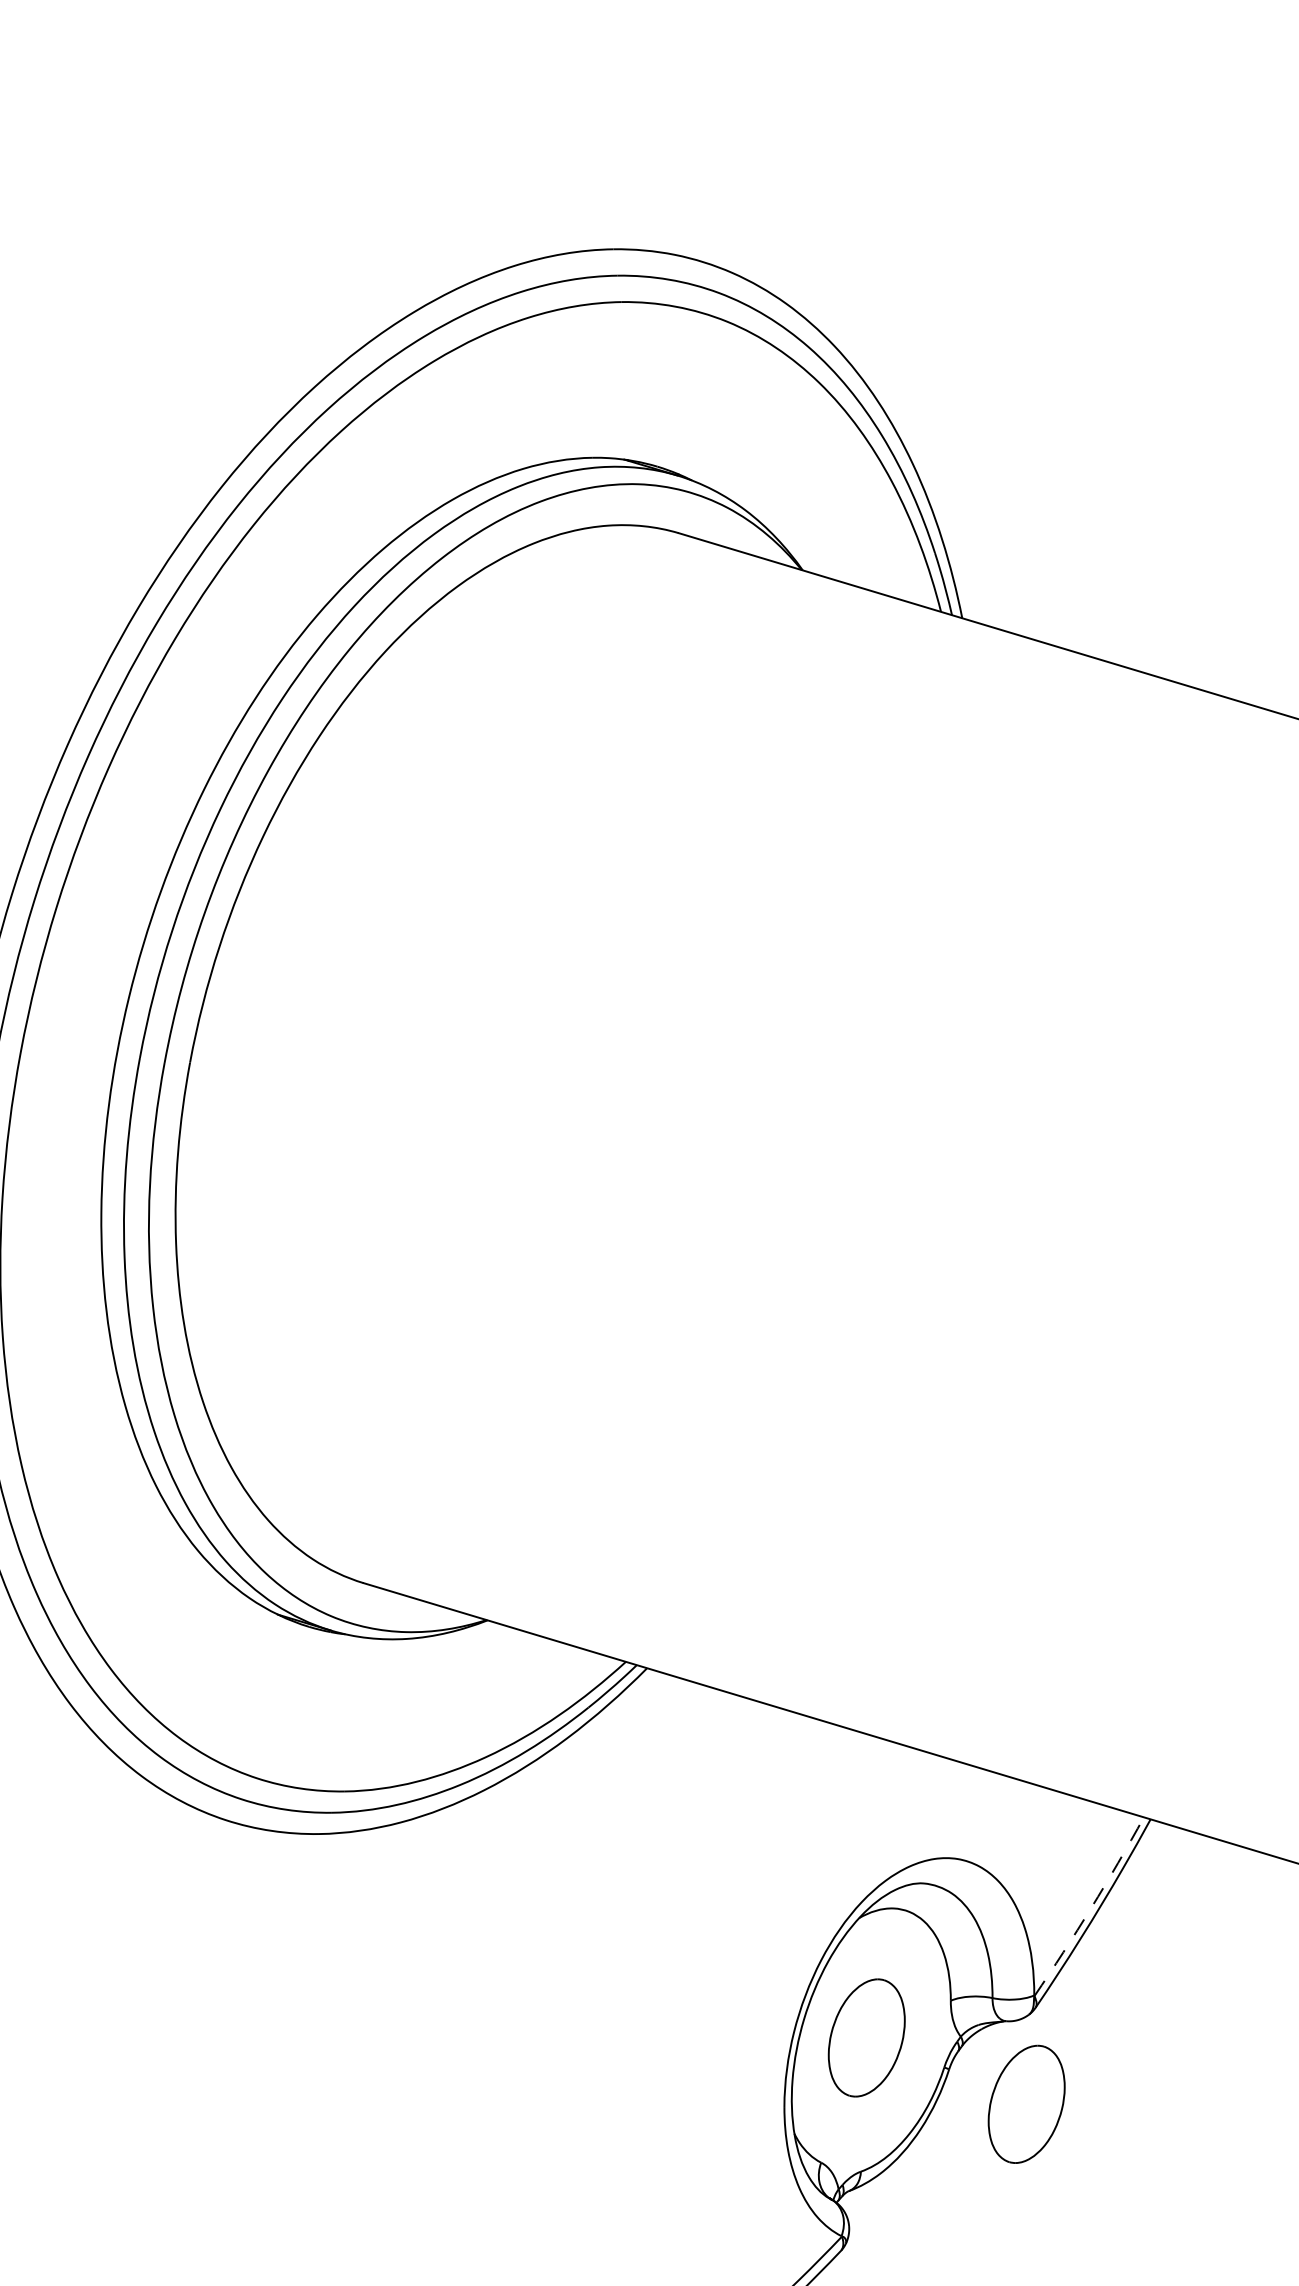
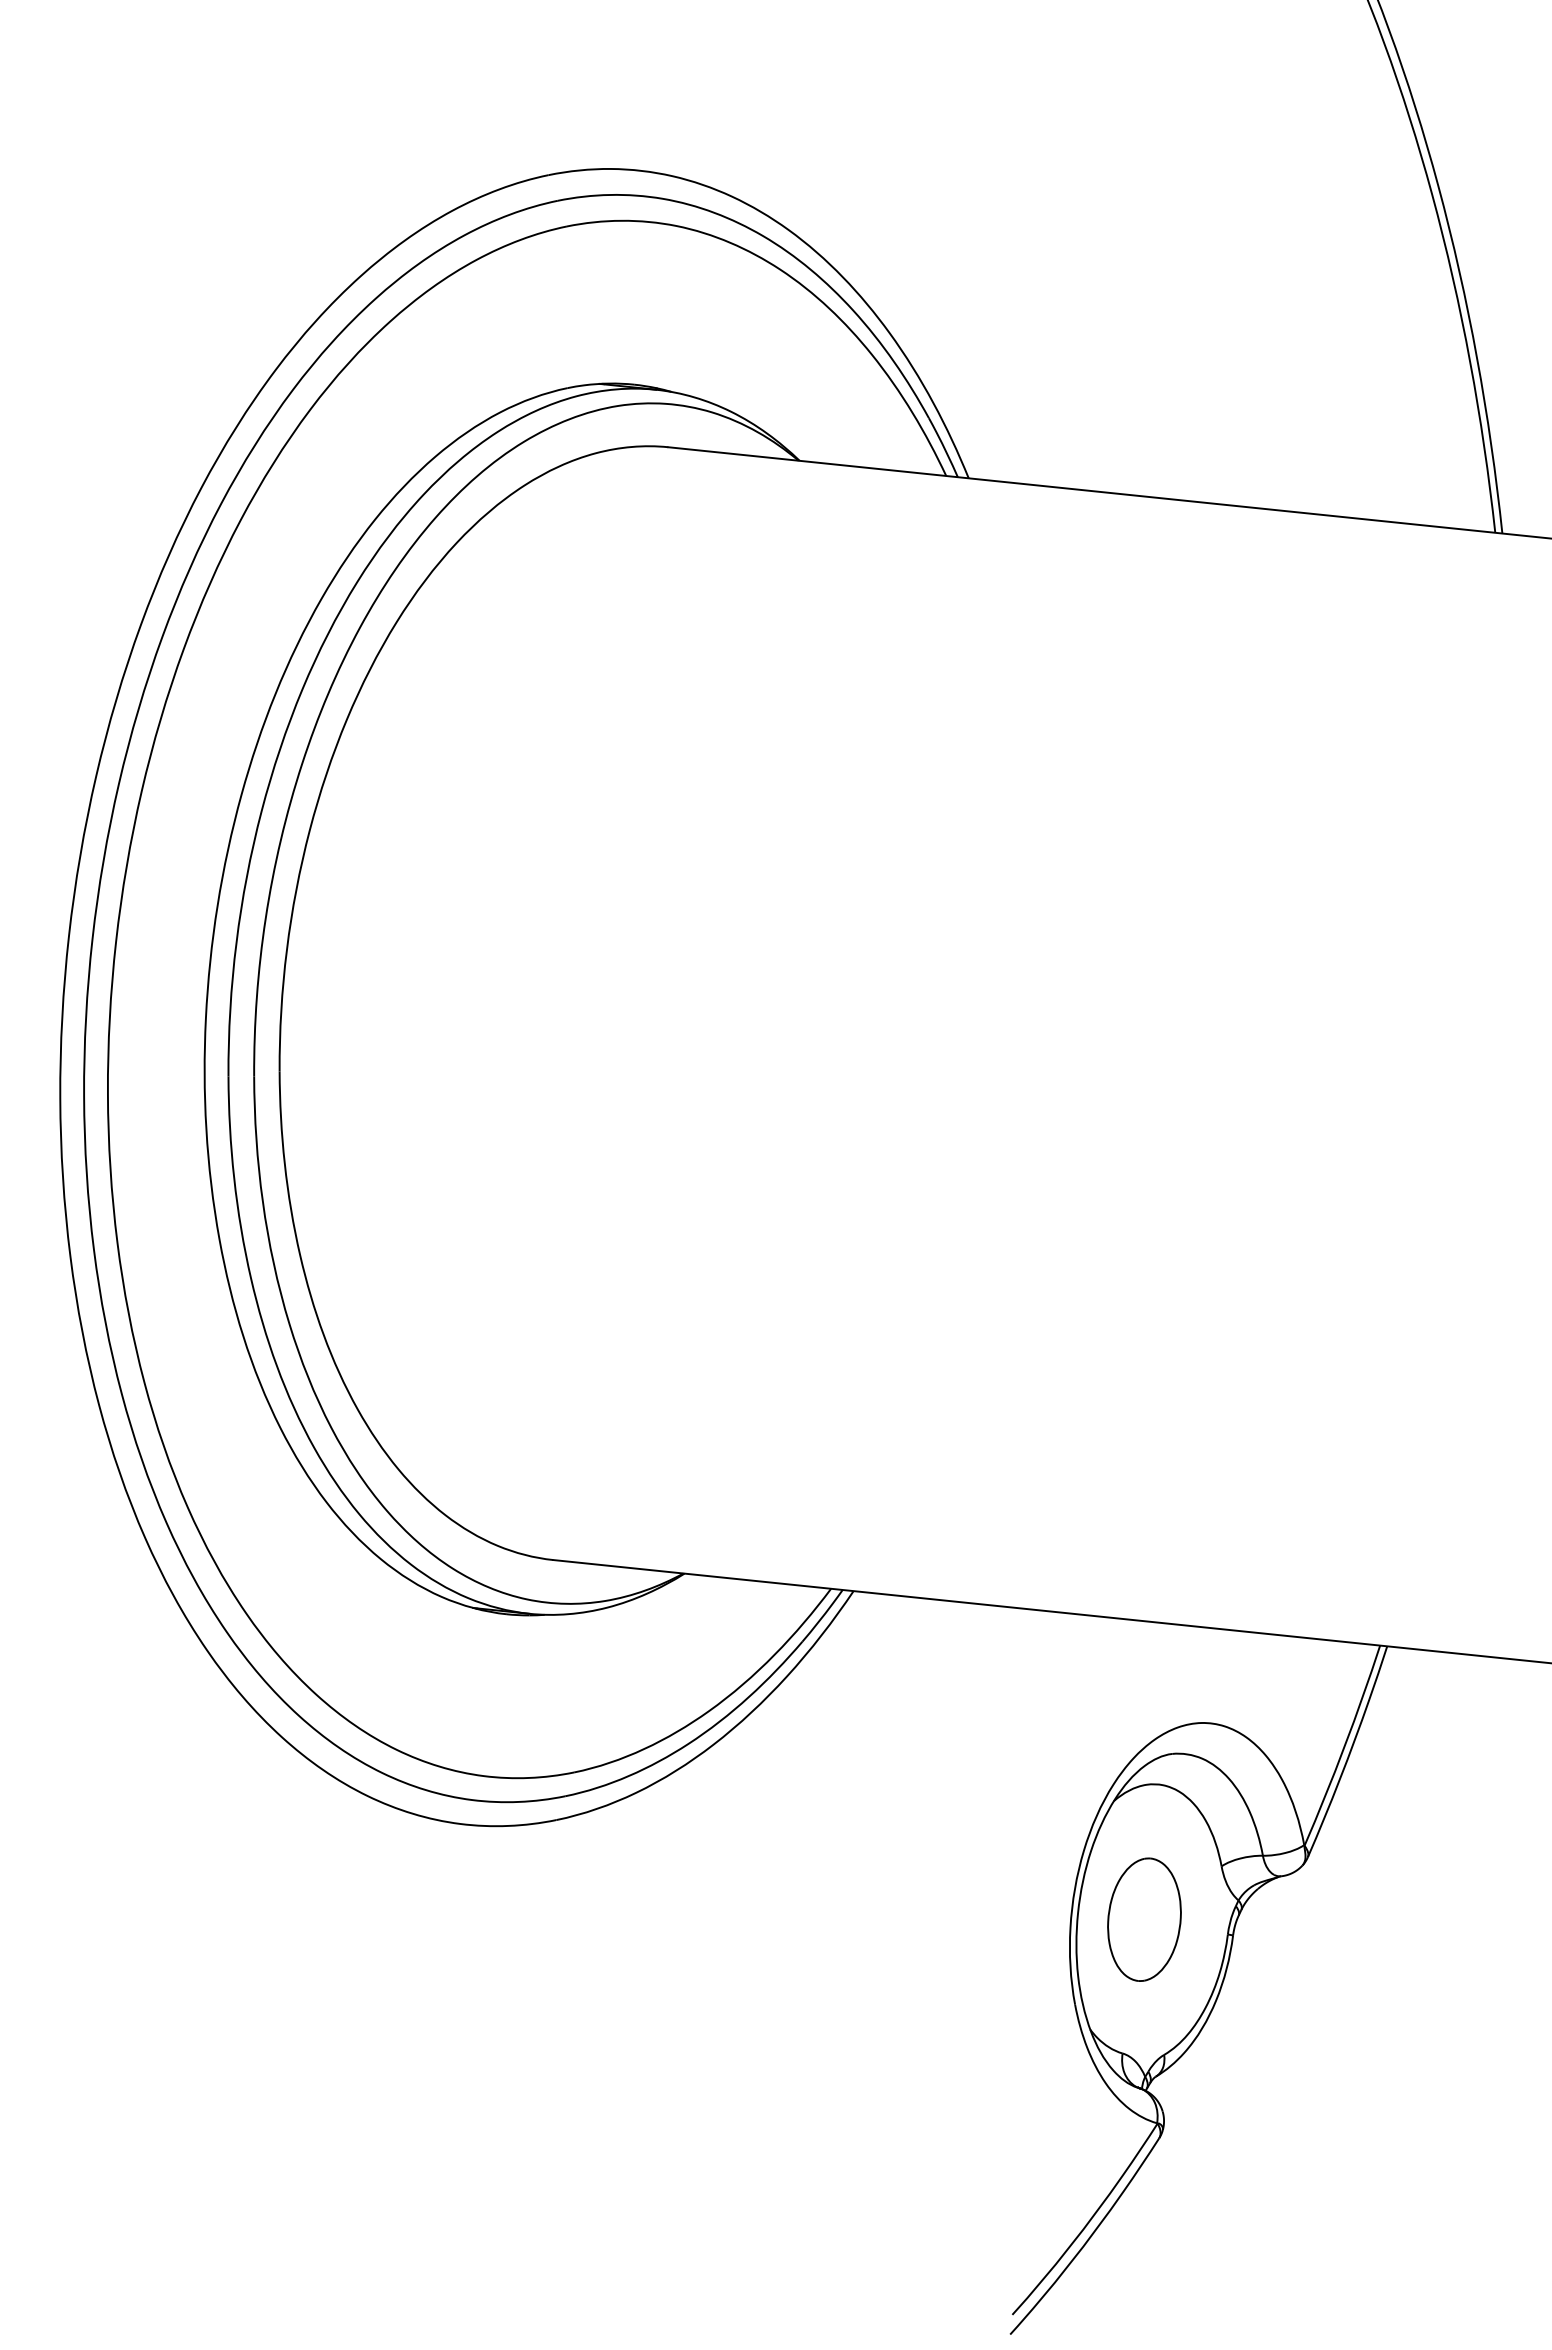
arc: (1091, 1907) -> (1344, 1746), dashed -> solid
part: (1026, 2104) -> (1317, 1955), removed

